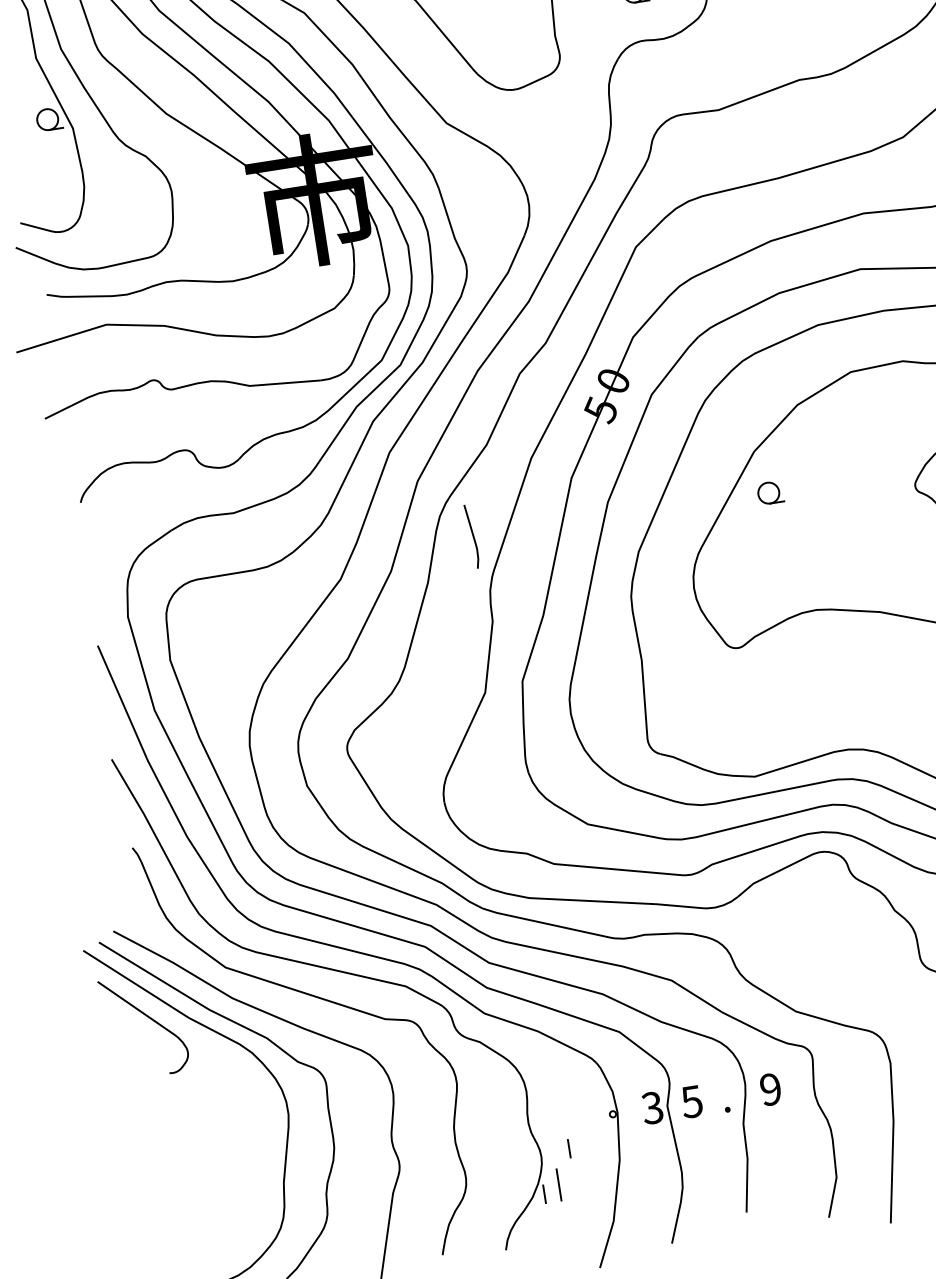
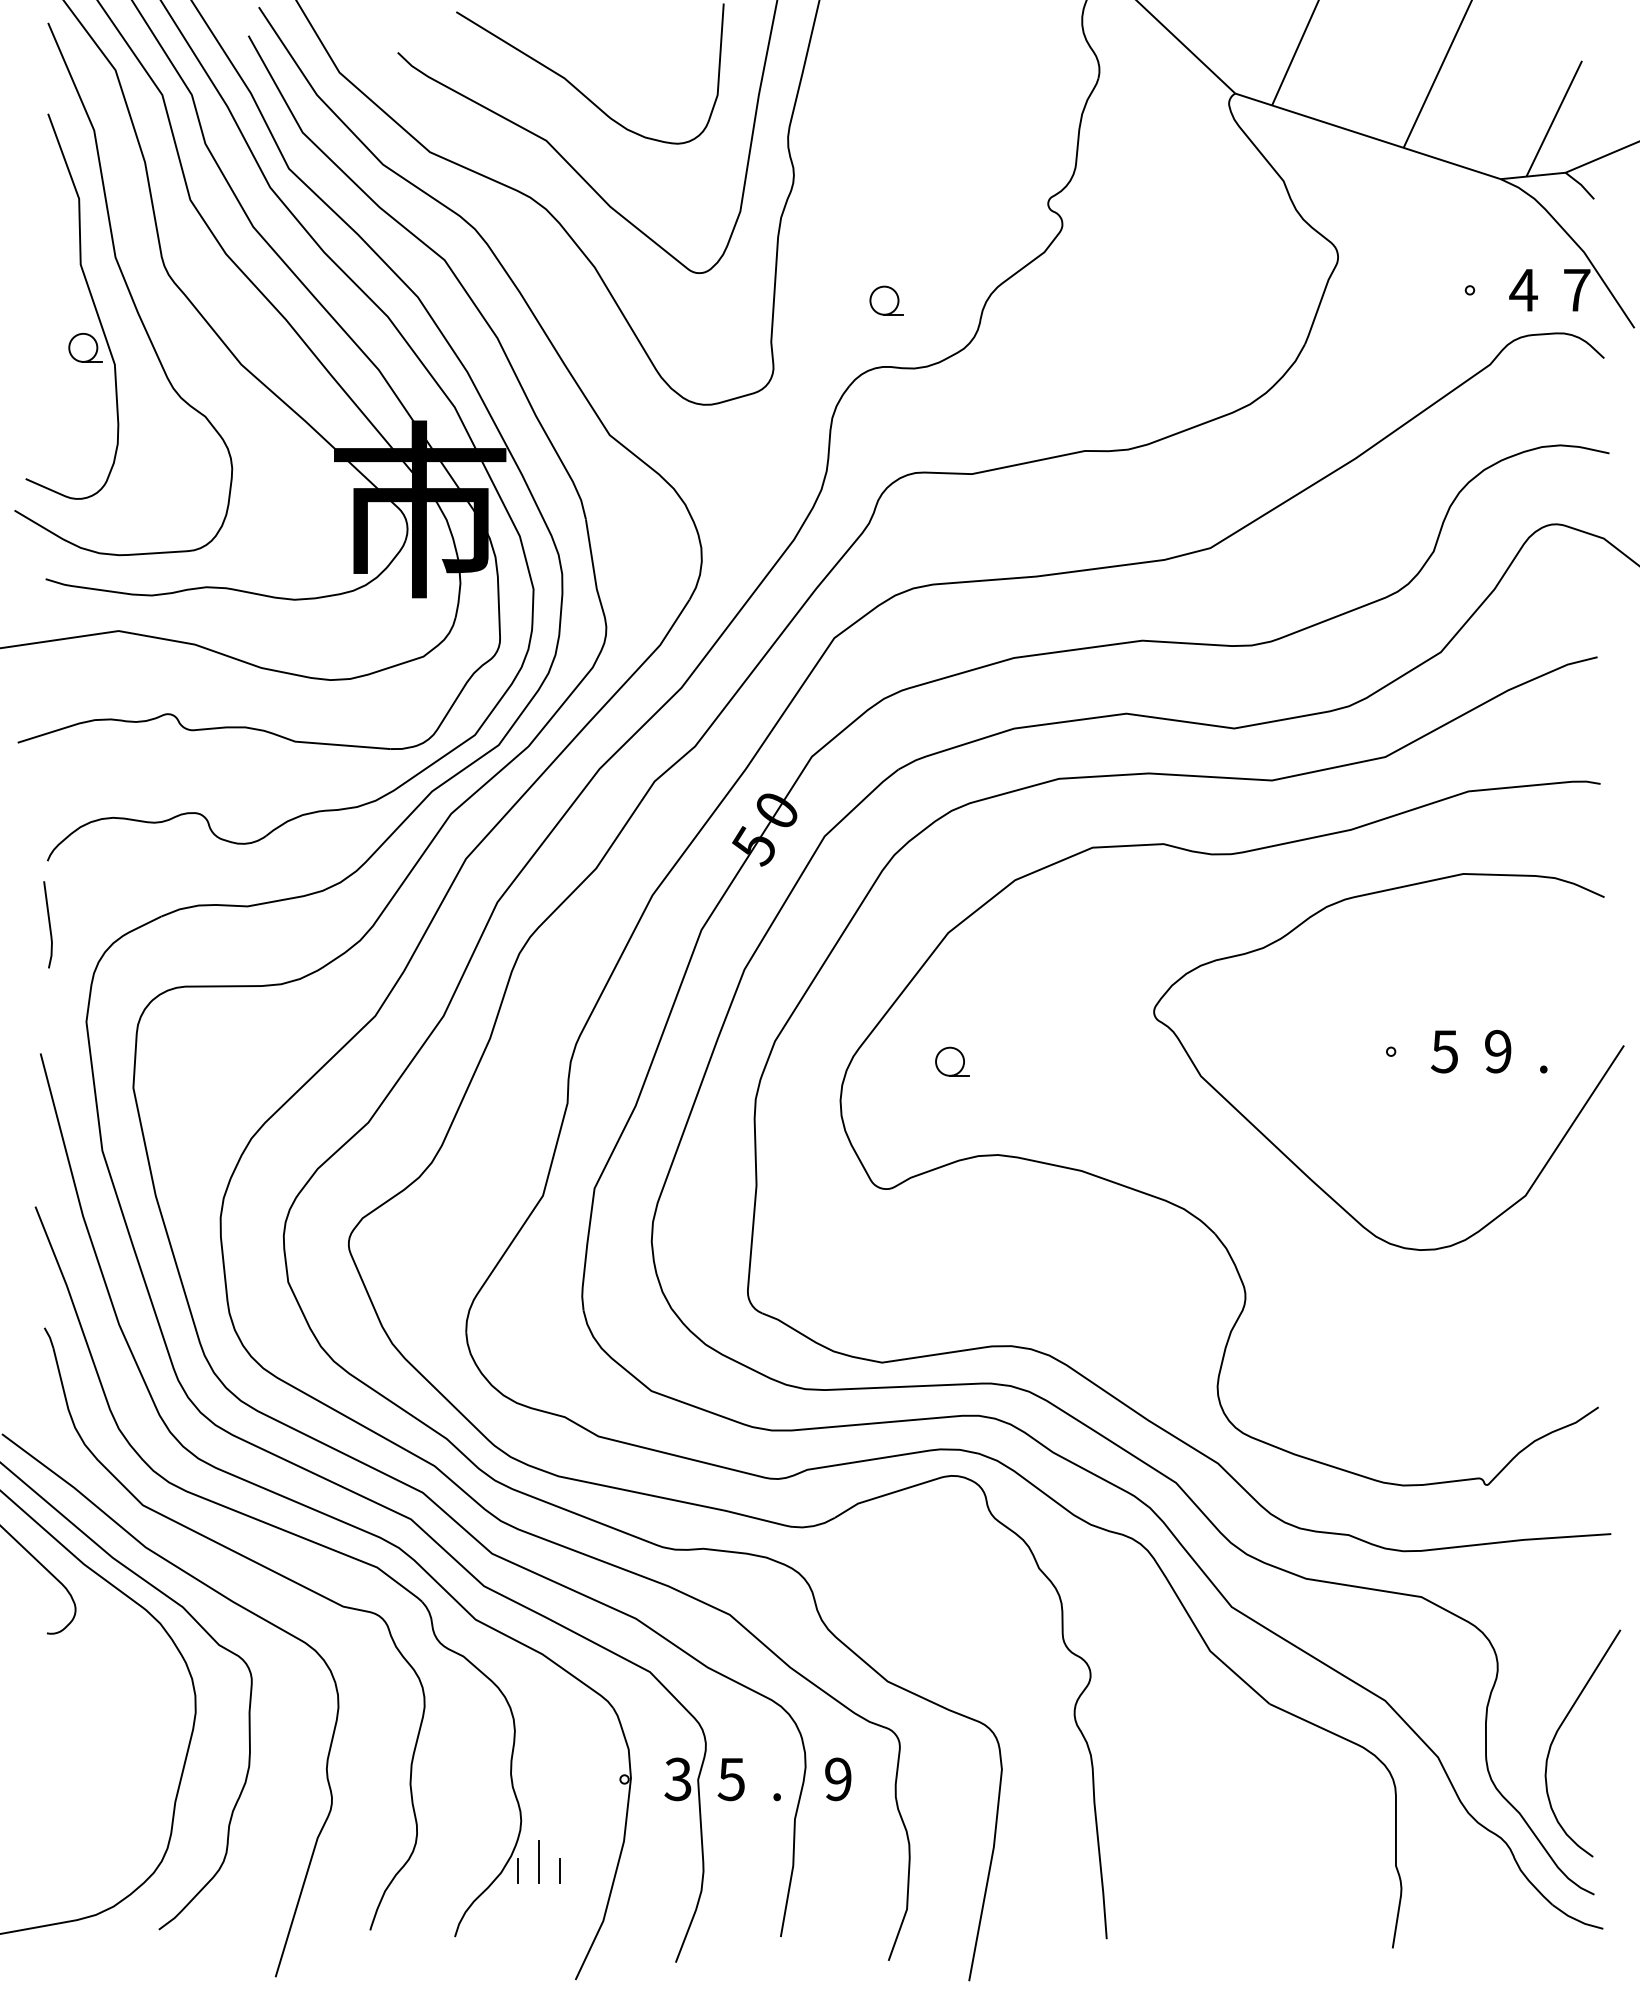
part: (770, 492) -> (952, 1061), moved
line: (472, 536) -> (48, 924), moved
line: (569, 1148) -> (559, 1870), moved

